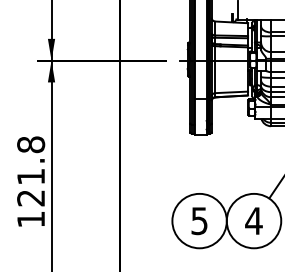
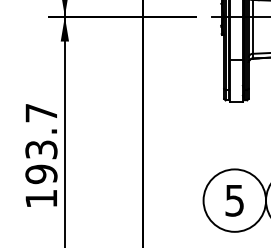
text: (31, 171) -> (41, 143), 121.8 -> 193.7

